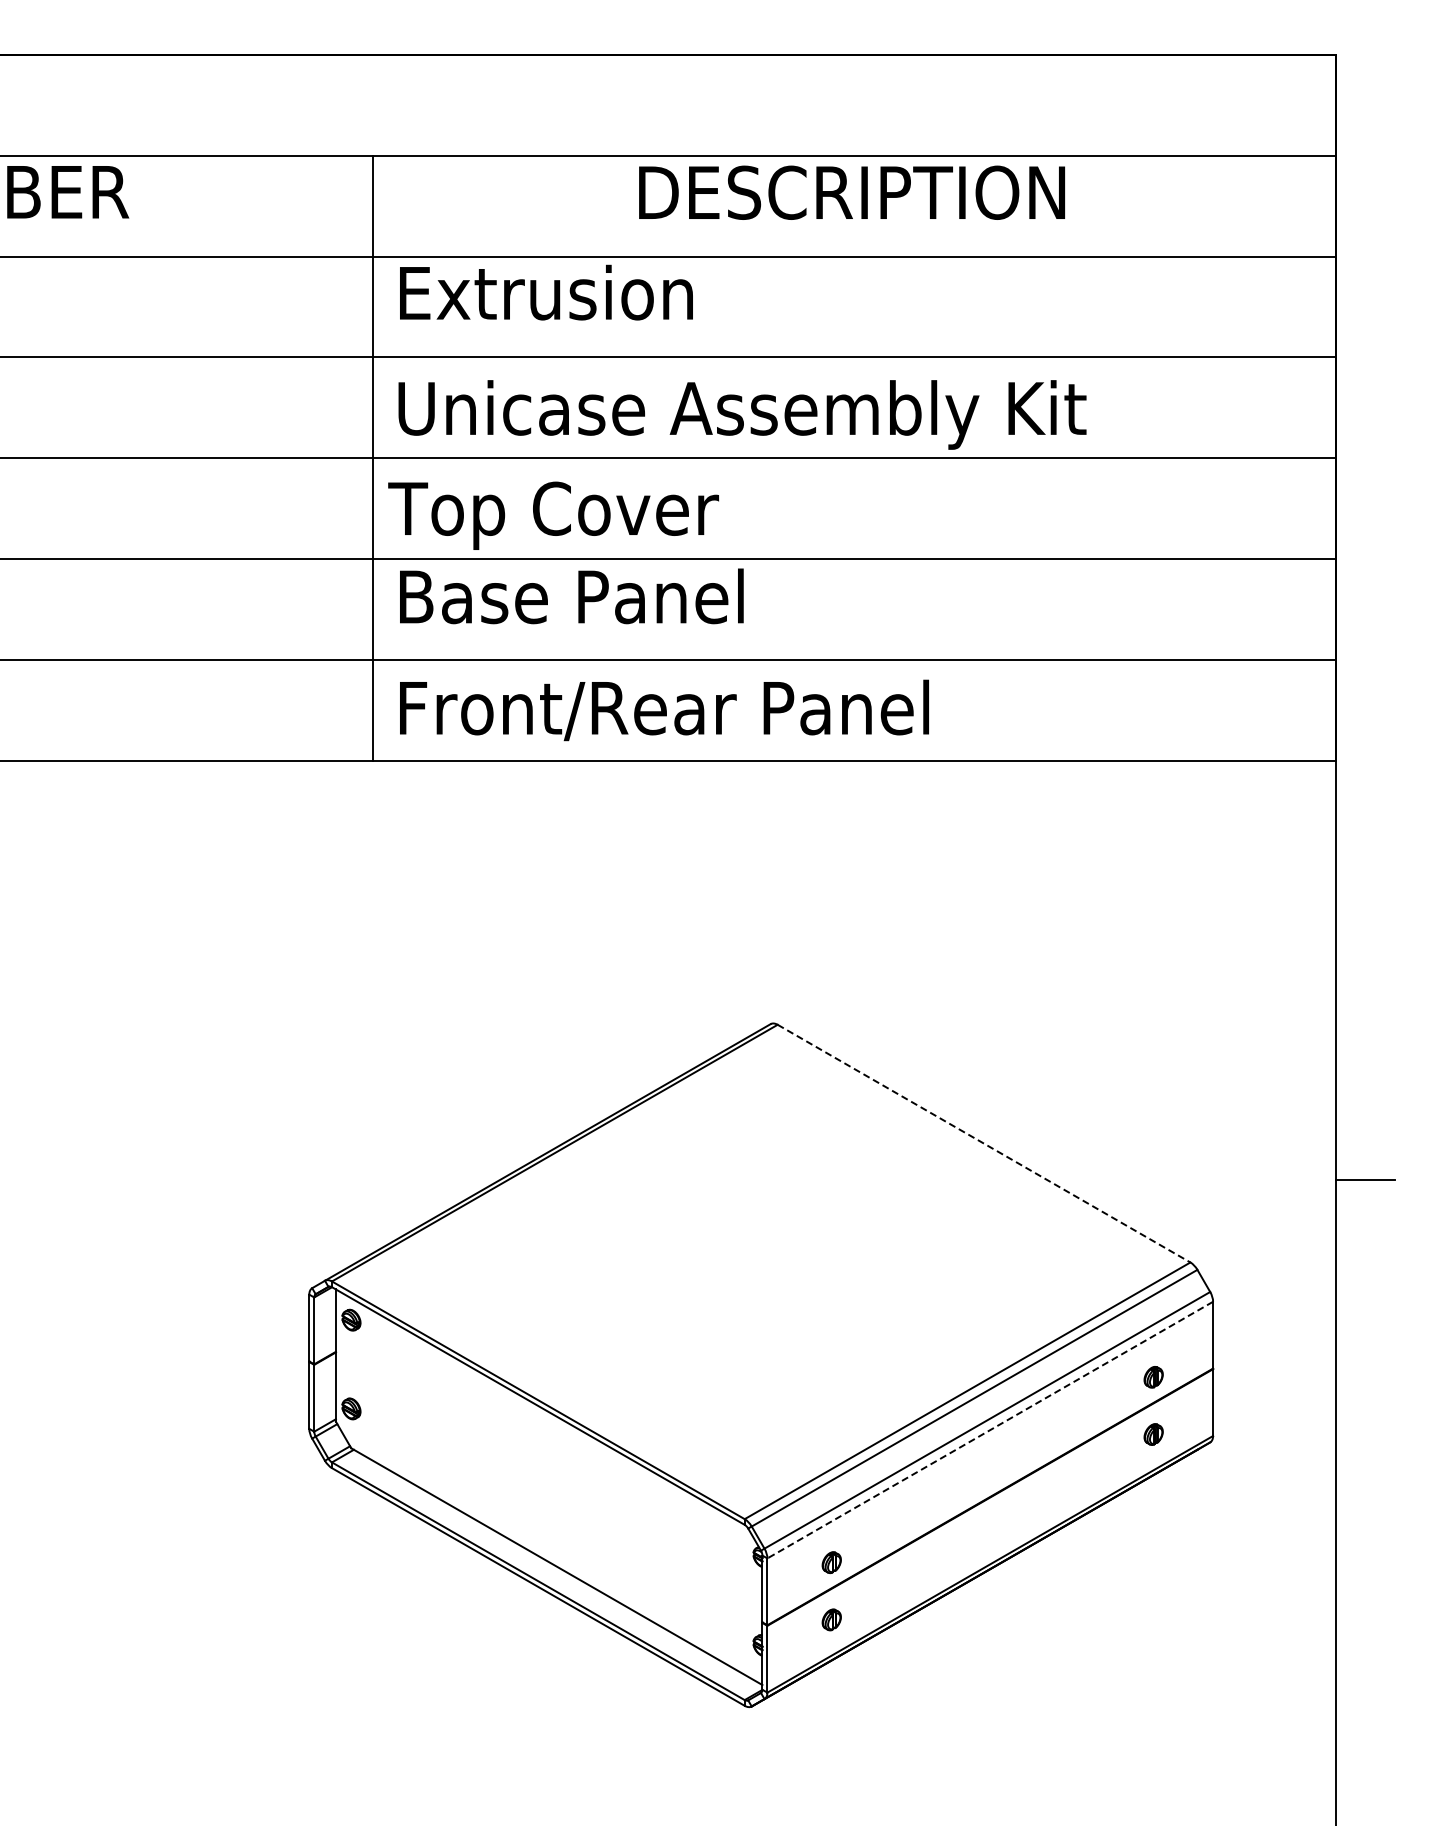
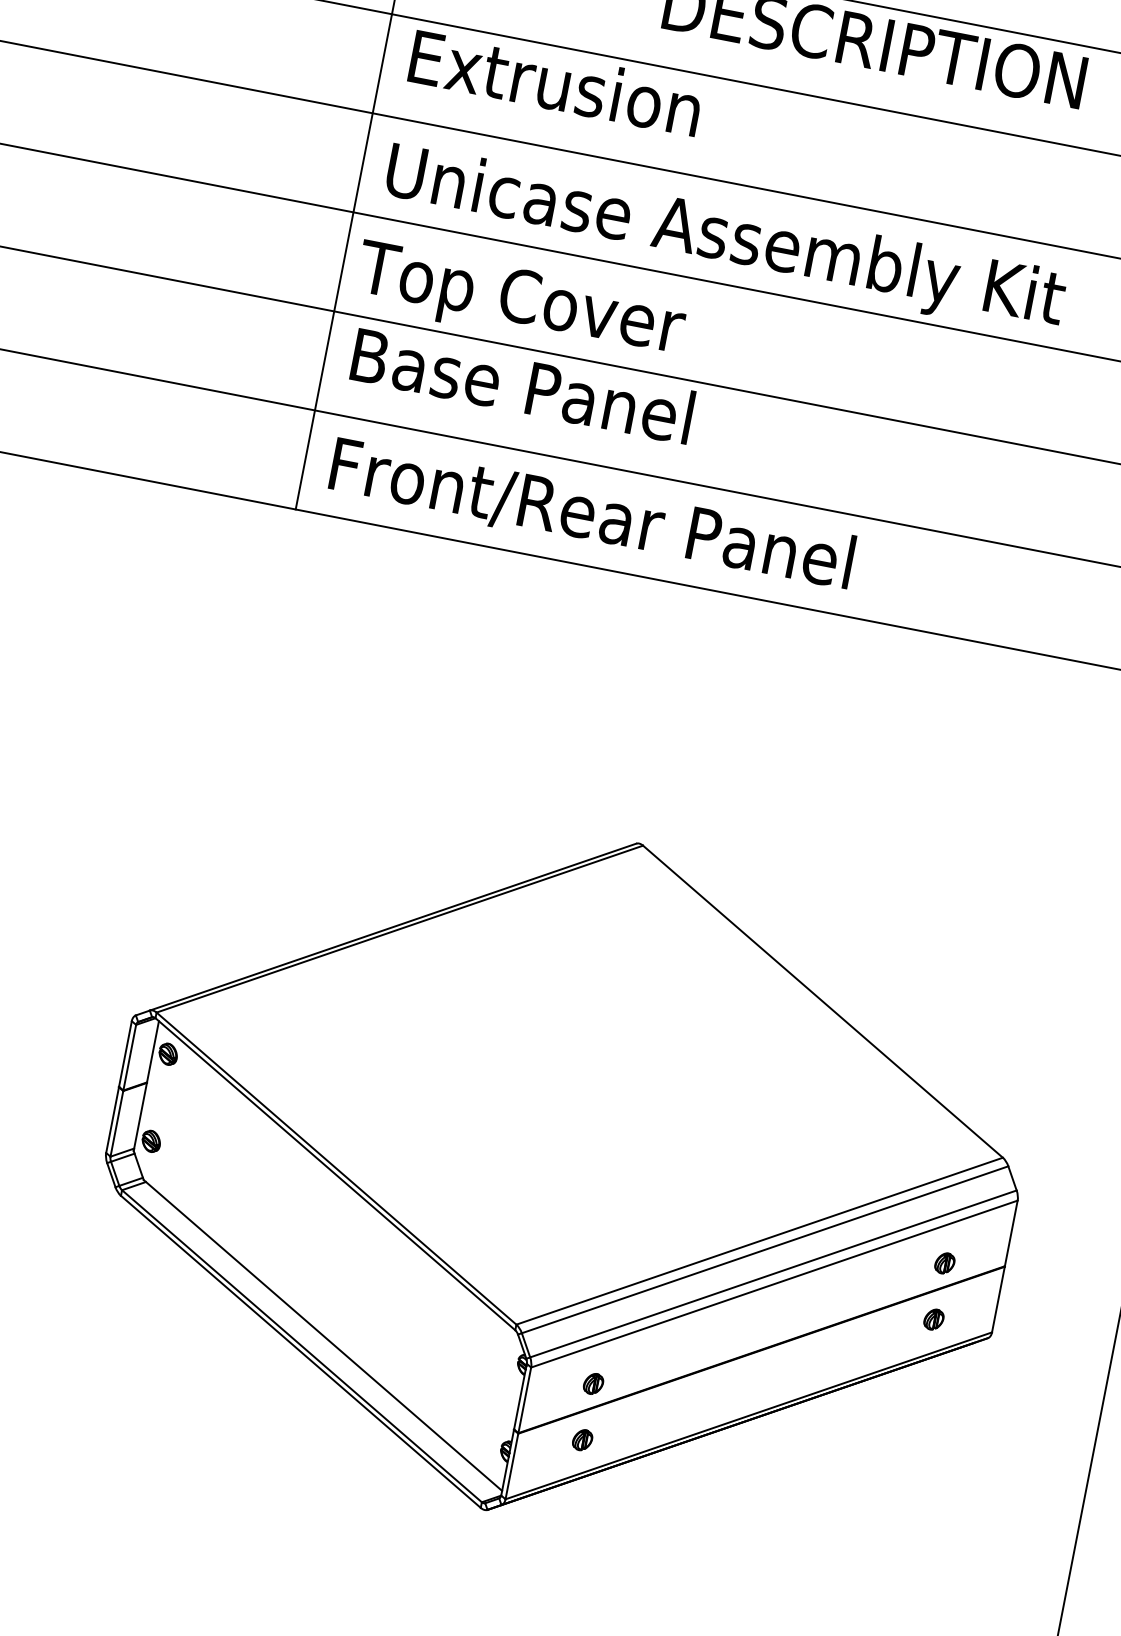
line: (984, 1143) -> (823, 1001), dashed -> solid
line: (989, 1430) -> (773, 1284), dashed -> solid

